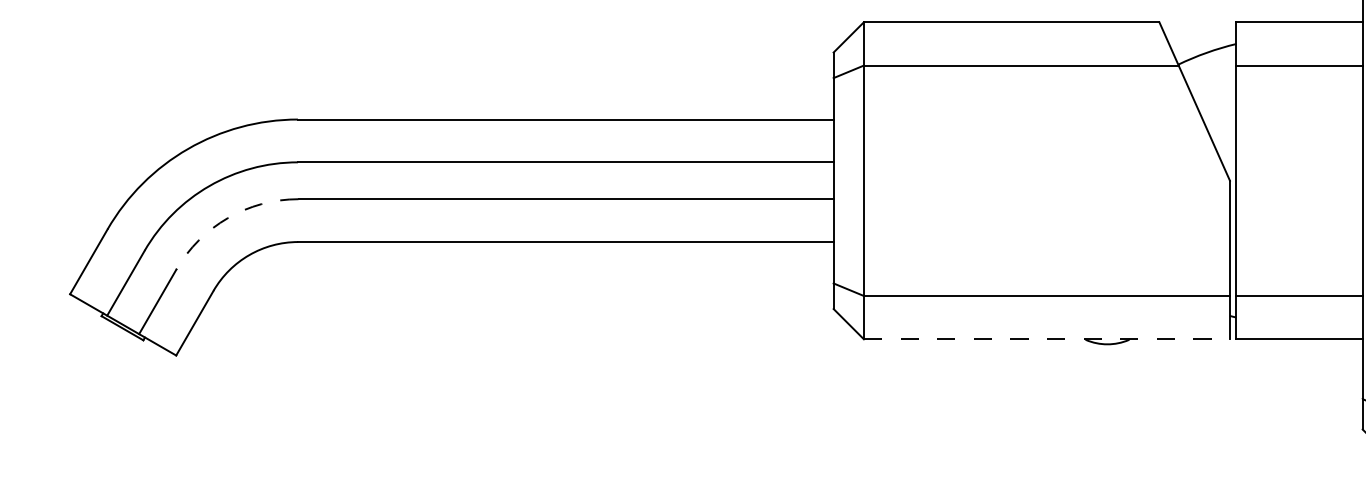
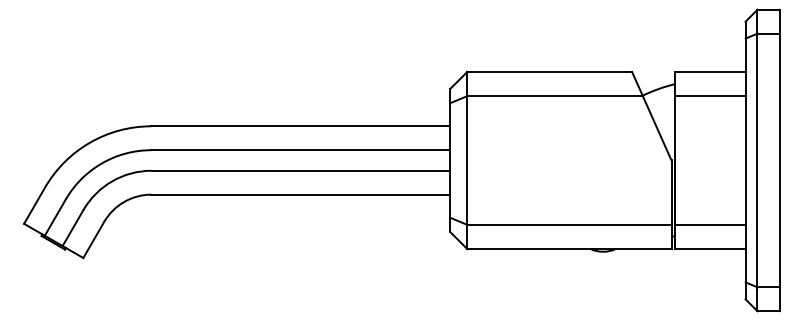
arc: (228, 218) -> (112, 181), dashed -> solid
line: (1047, 338) -> (569, 248), dashed -> solid

